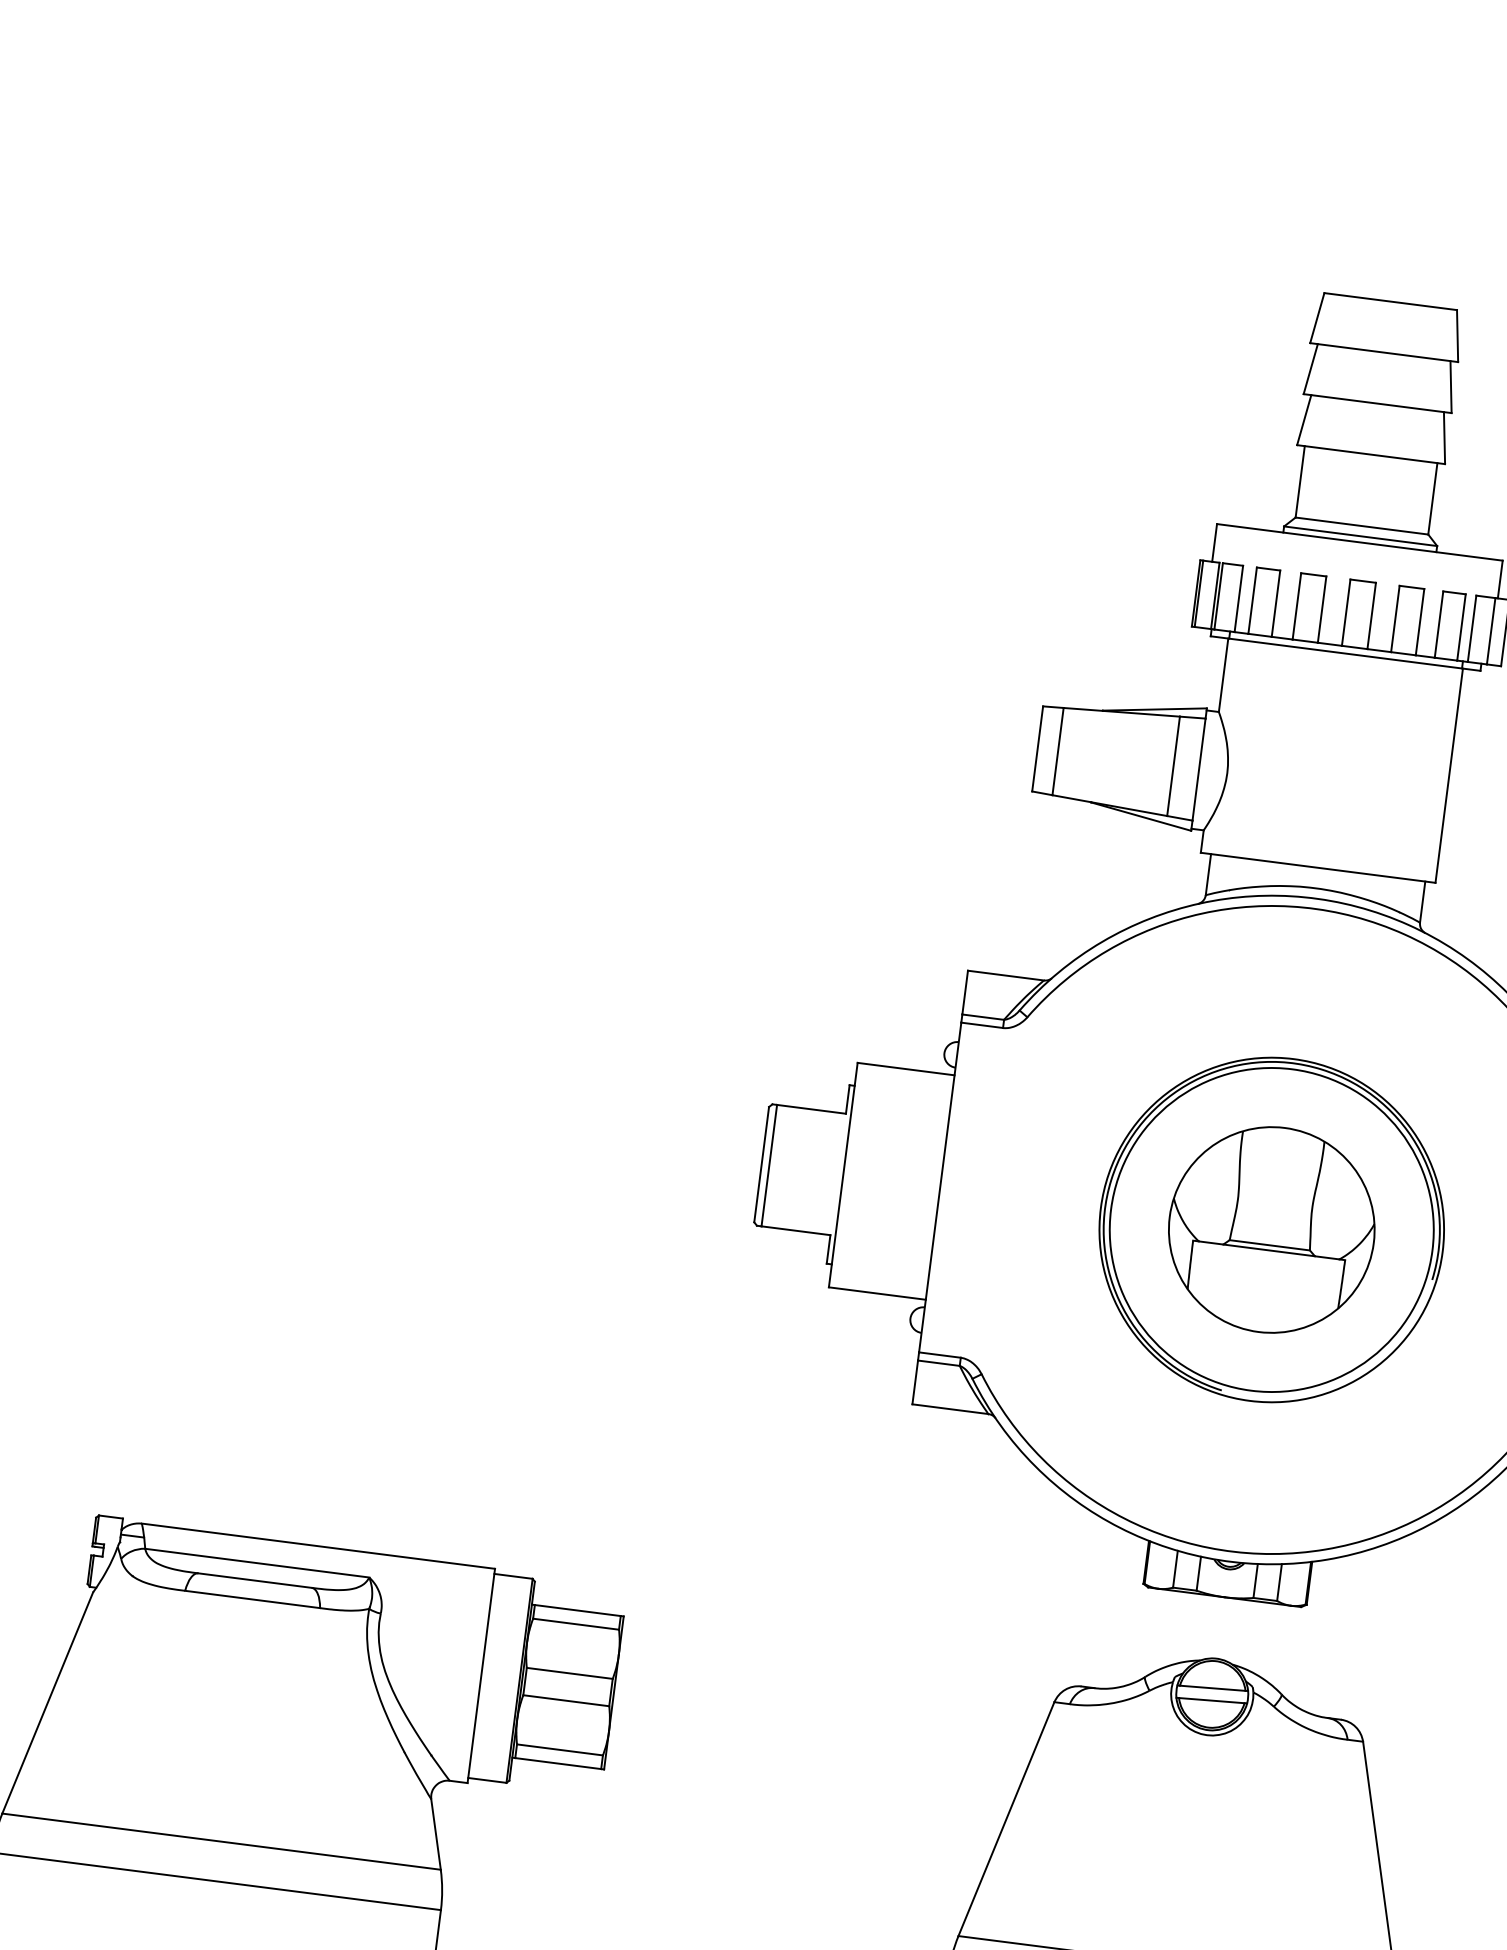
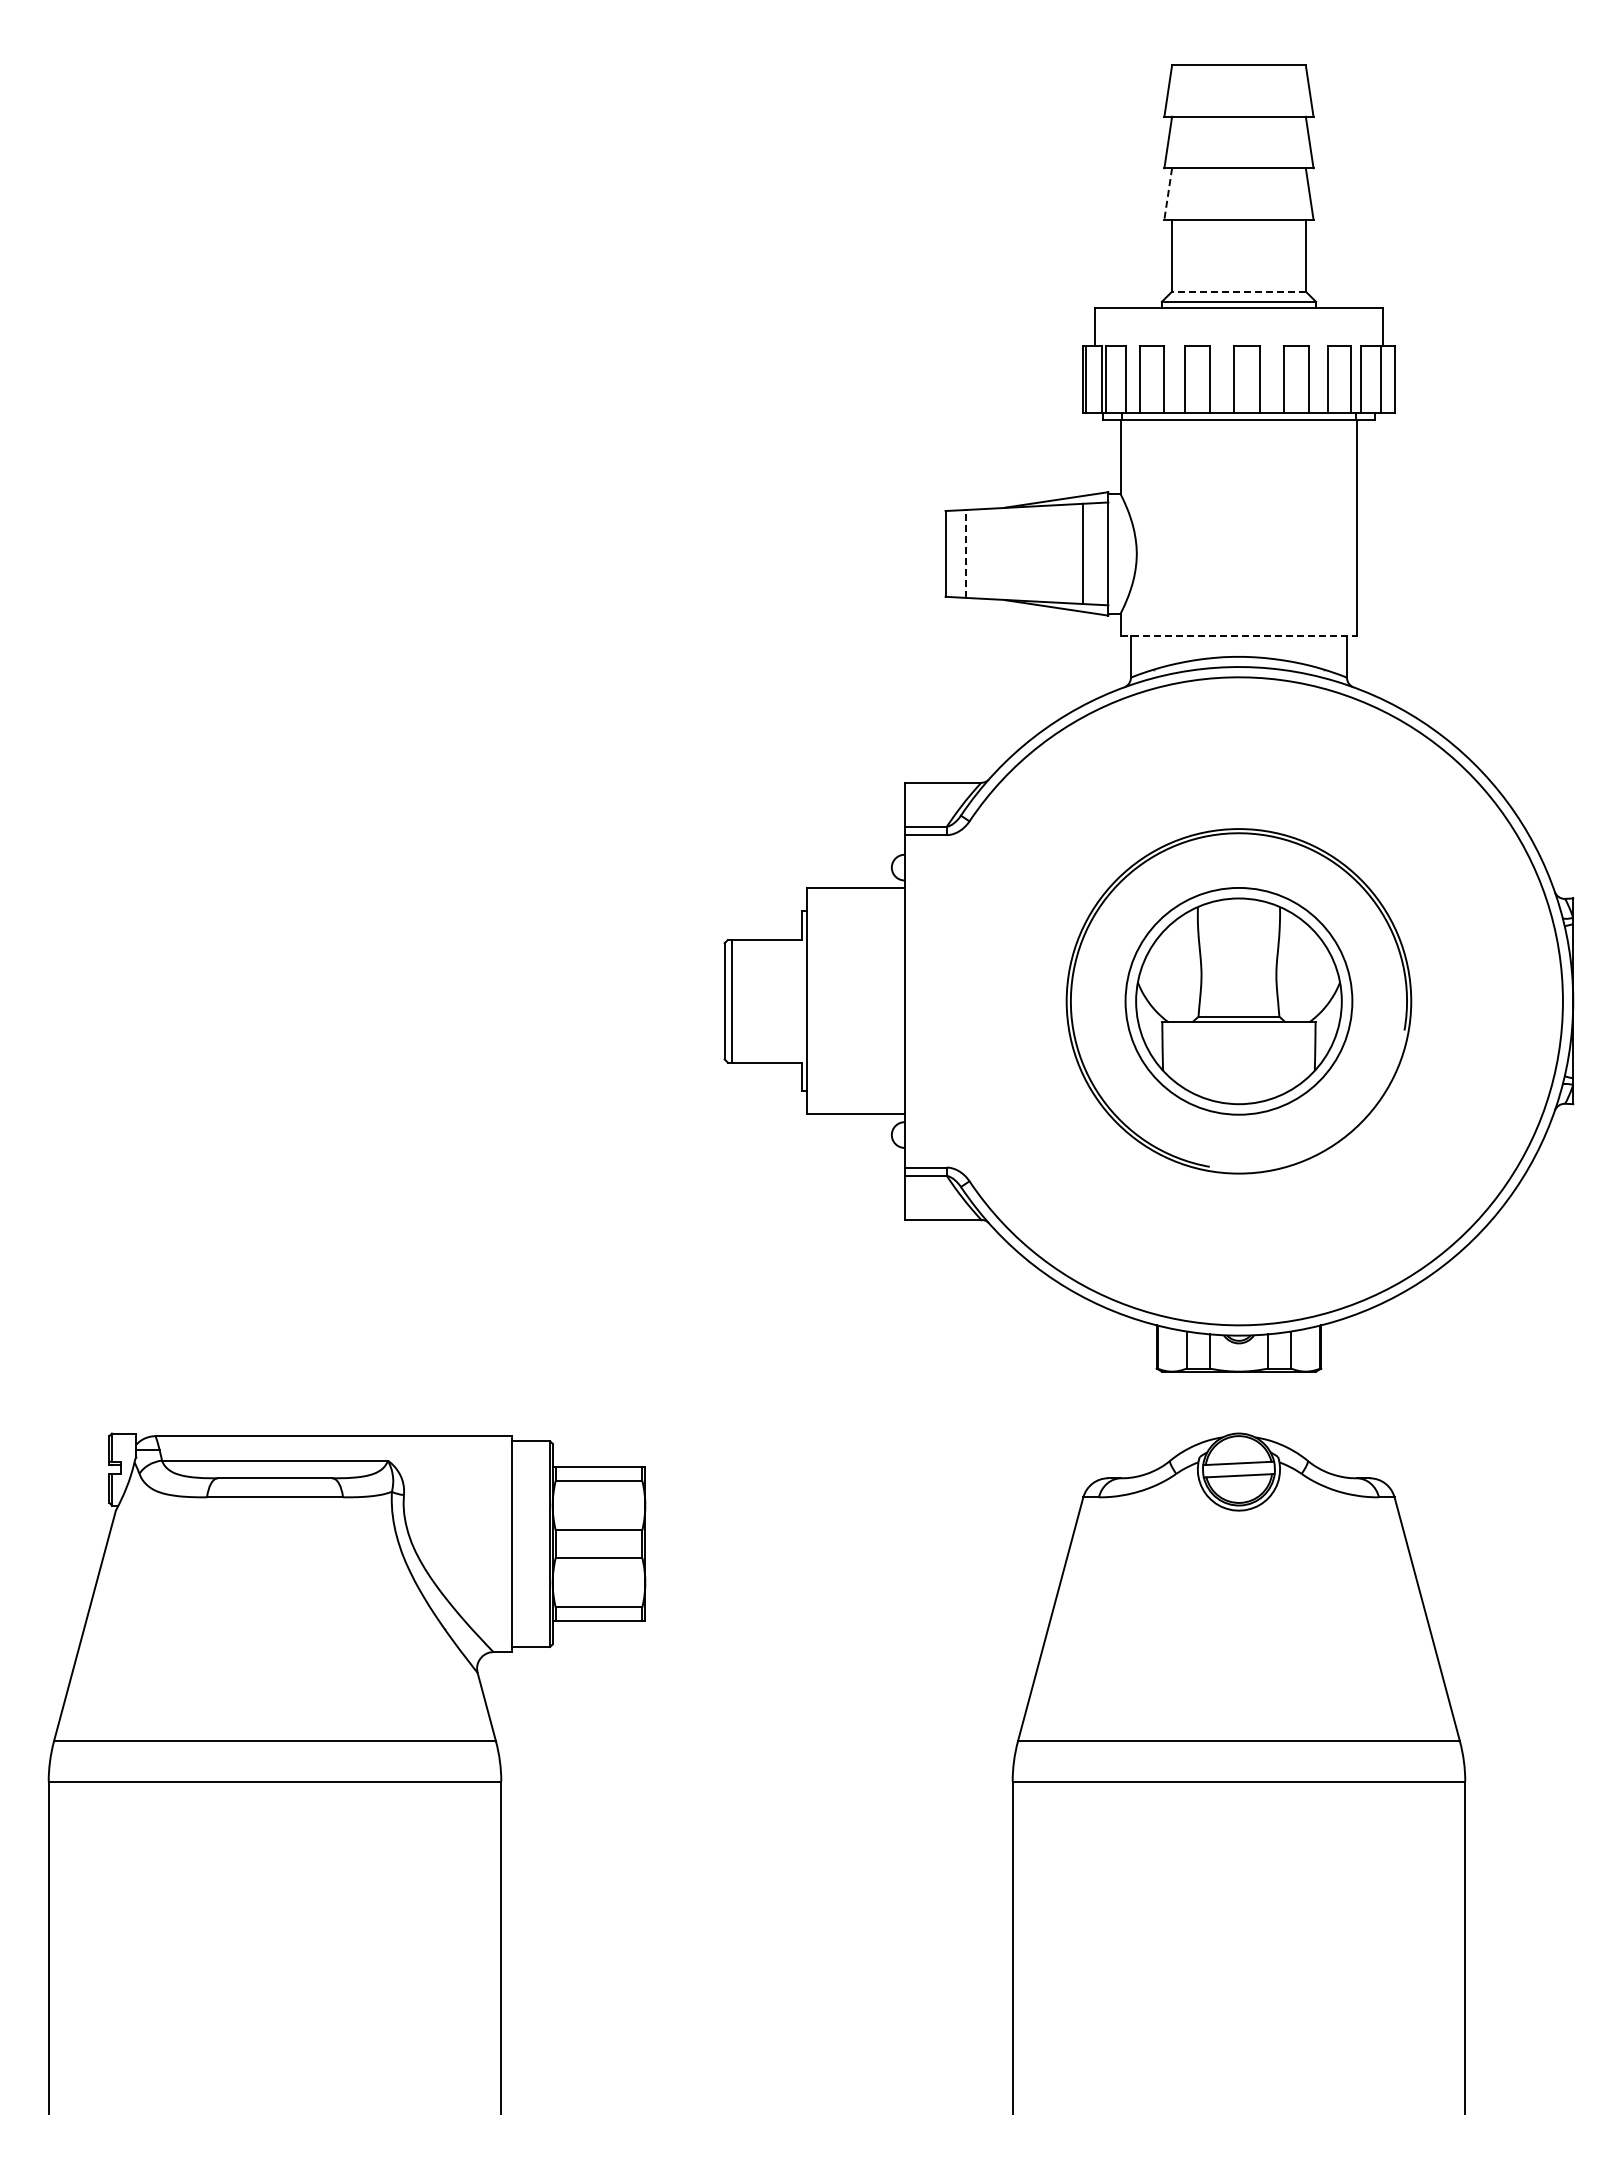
line: (1304, 420) -> (1168, 194), solid -> dashed
line: (1361, 525) -> (1238, 291), solid -> dashed
line: (1058, 751) -> (966, 553), solid -> dashed
line: (1318, 868) -> (1239, 636), solid -> dashed
circle: (1271, 1230) -> (1238, 1001), size x0.7

